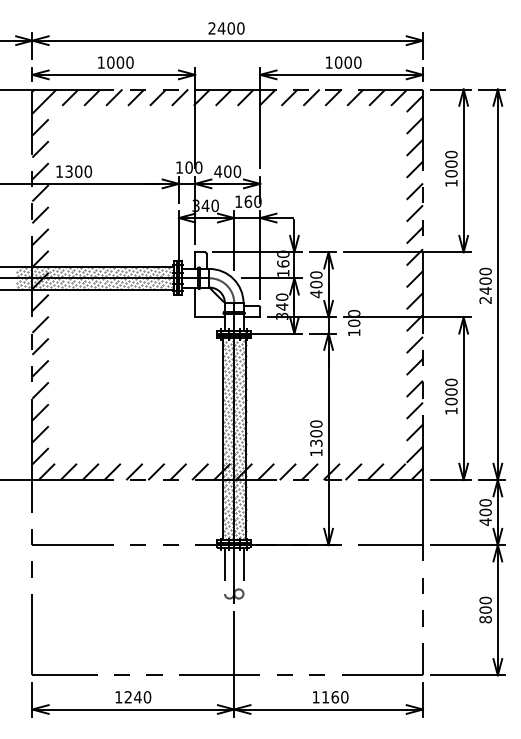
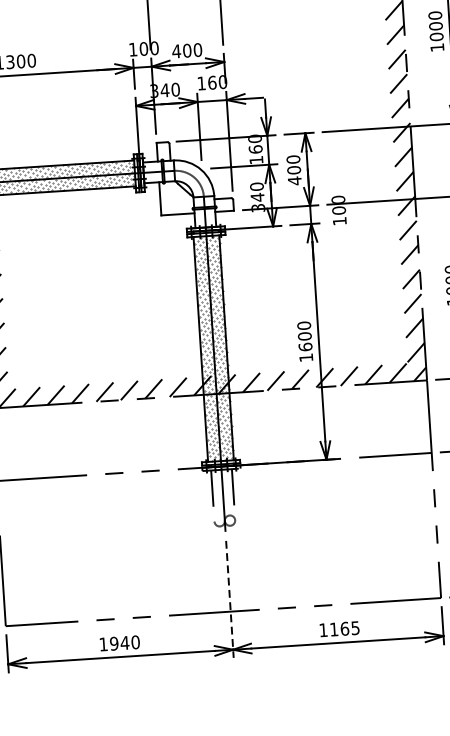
text: (316, 442) -> (305, 346), 1300 -> 1600
line: (234, 664) -> (230, 599), solid -> dashed
text: (128, 697) -> (114, 643), 1240 -> 1940
text: (344, 697) -> (355, 628), 1160 -> 1165

